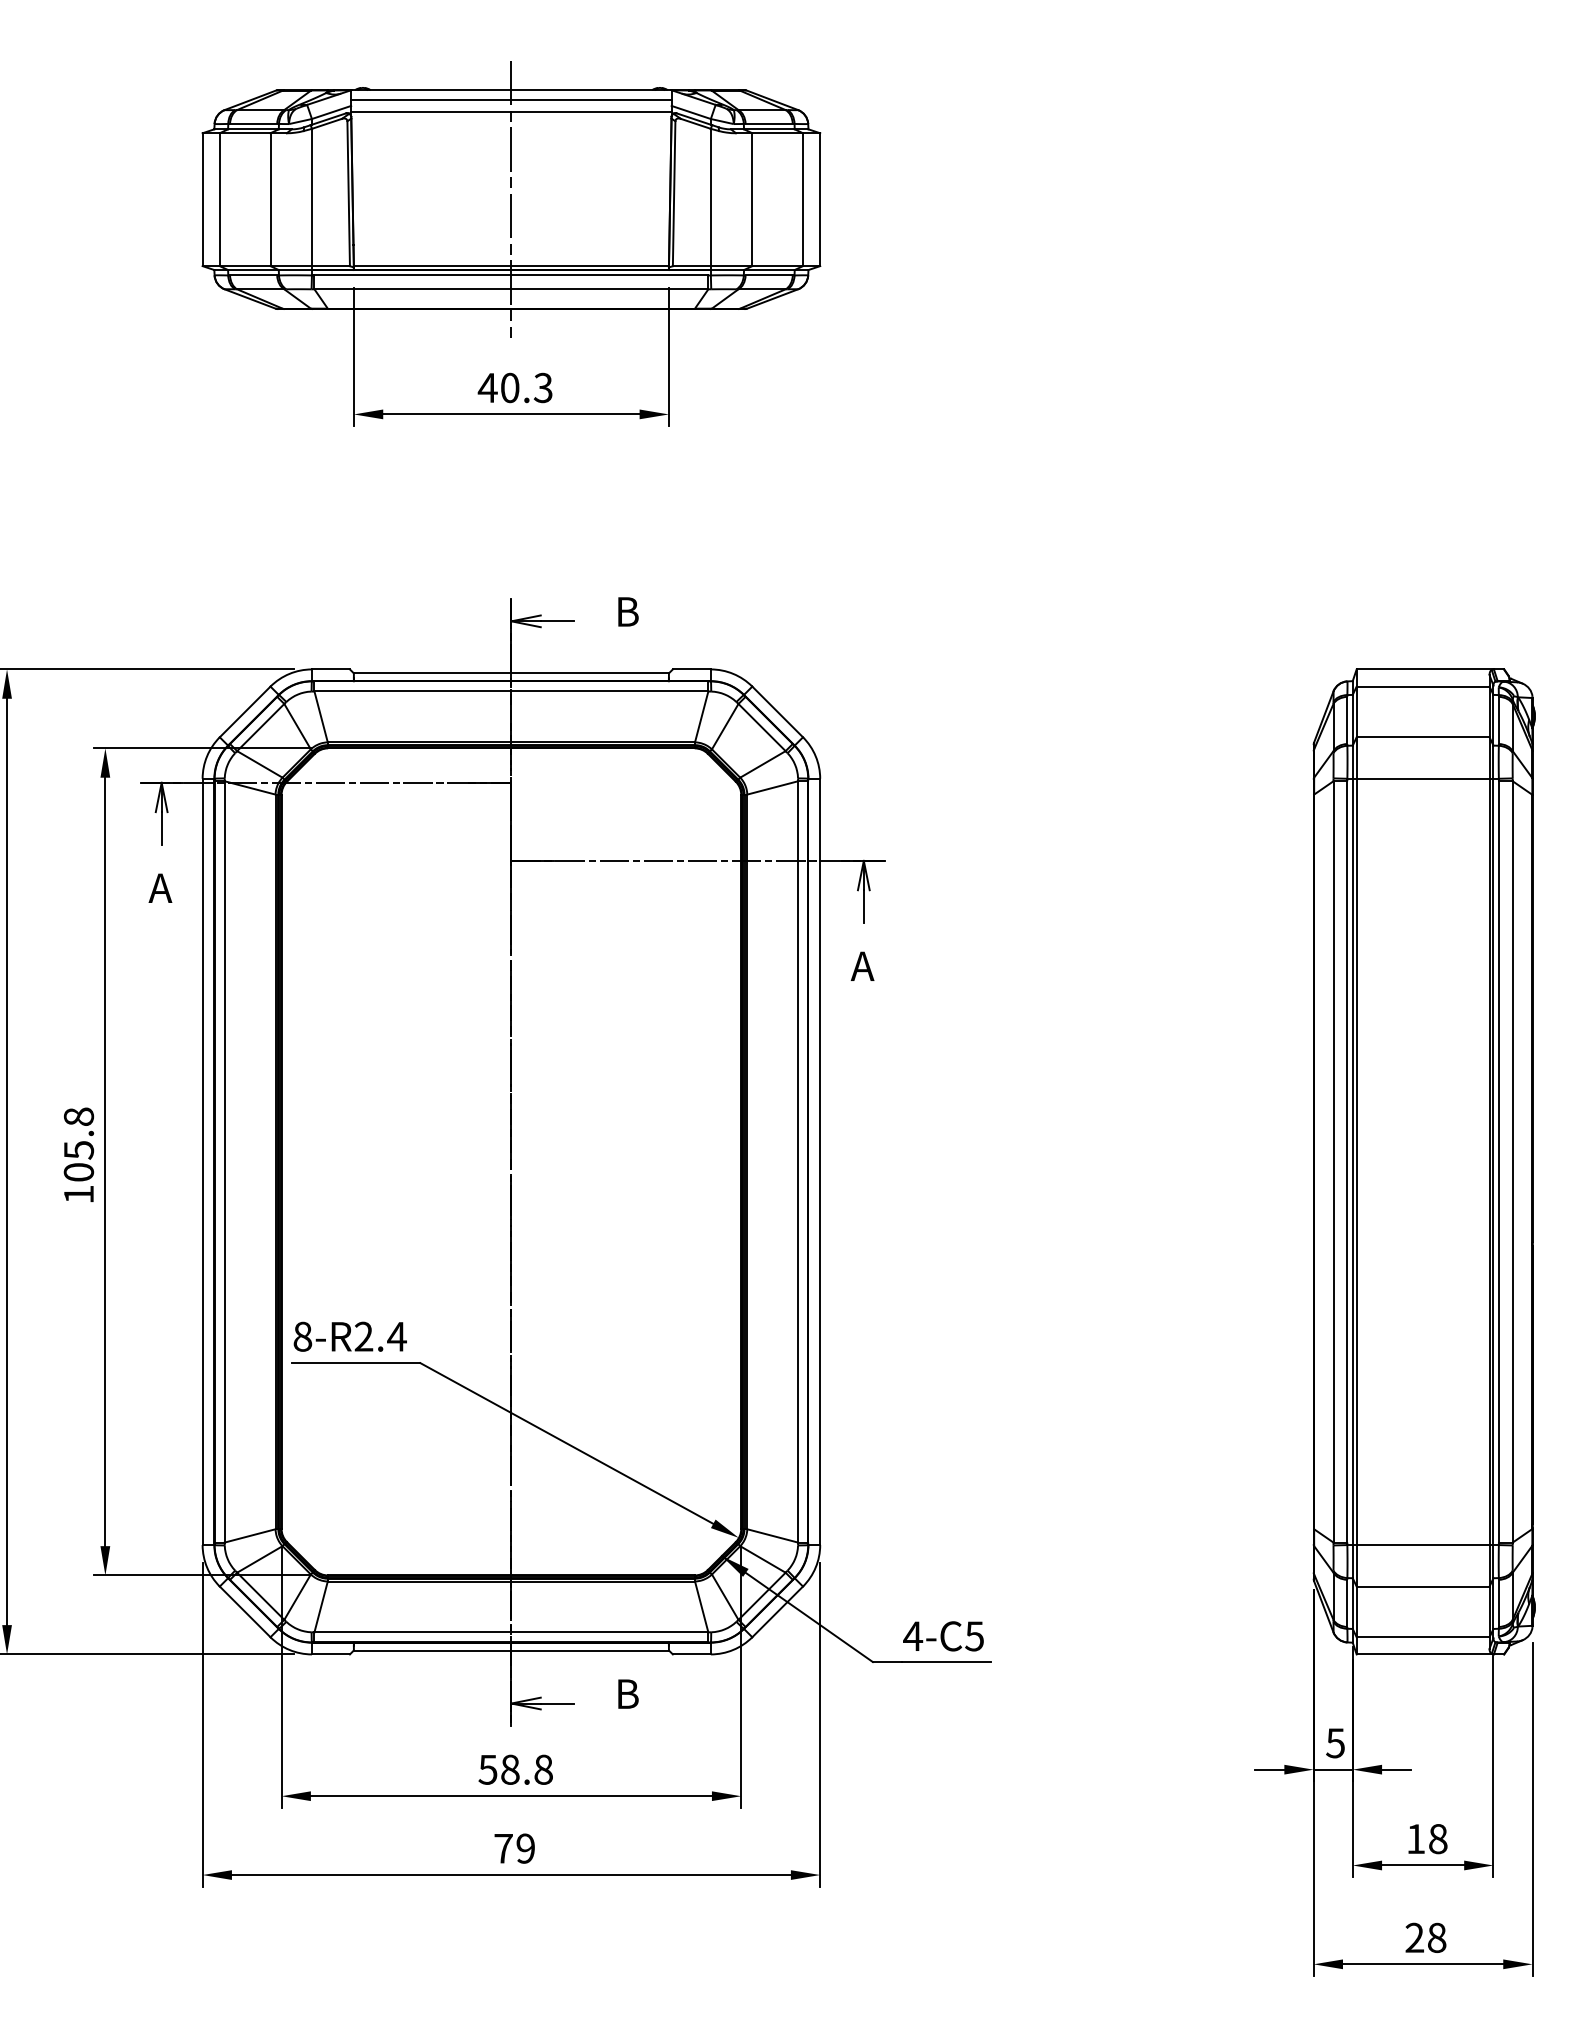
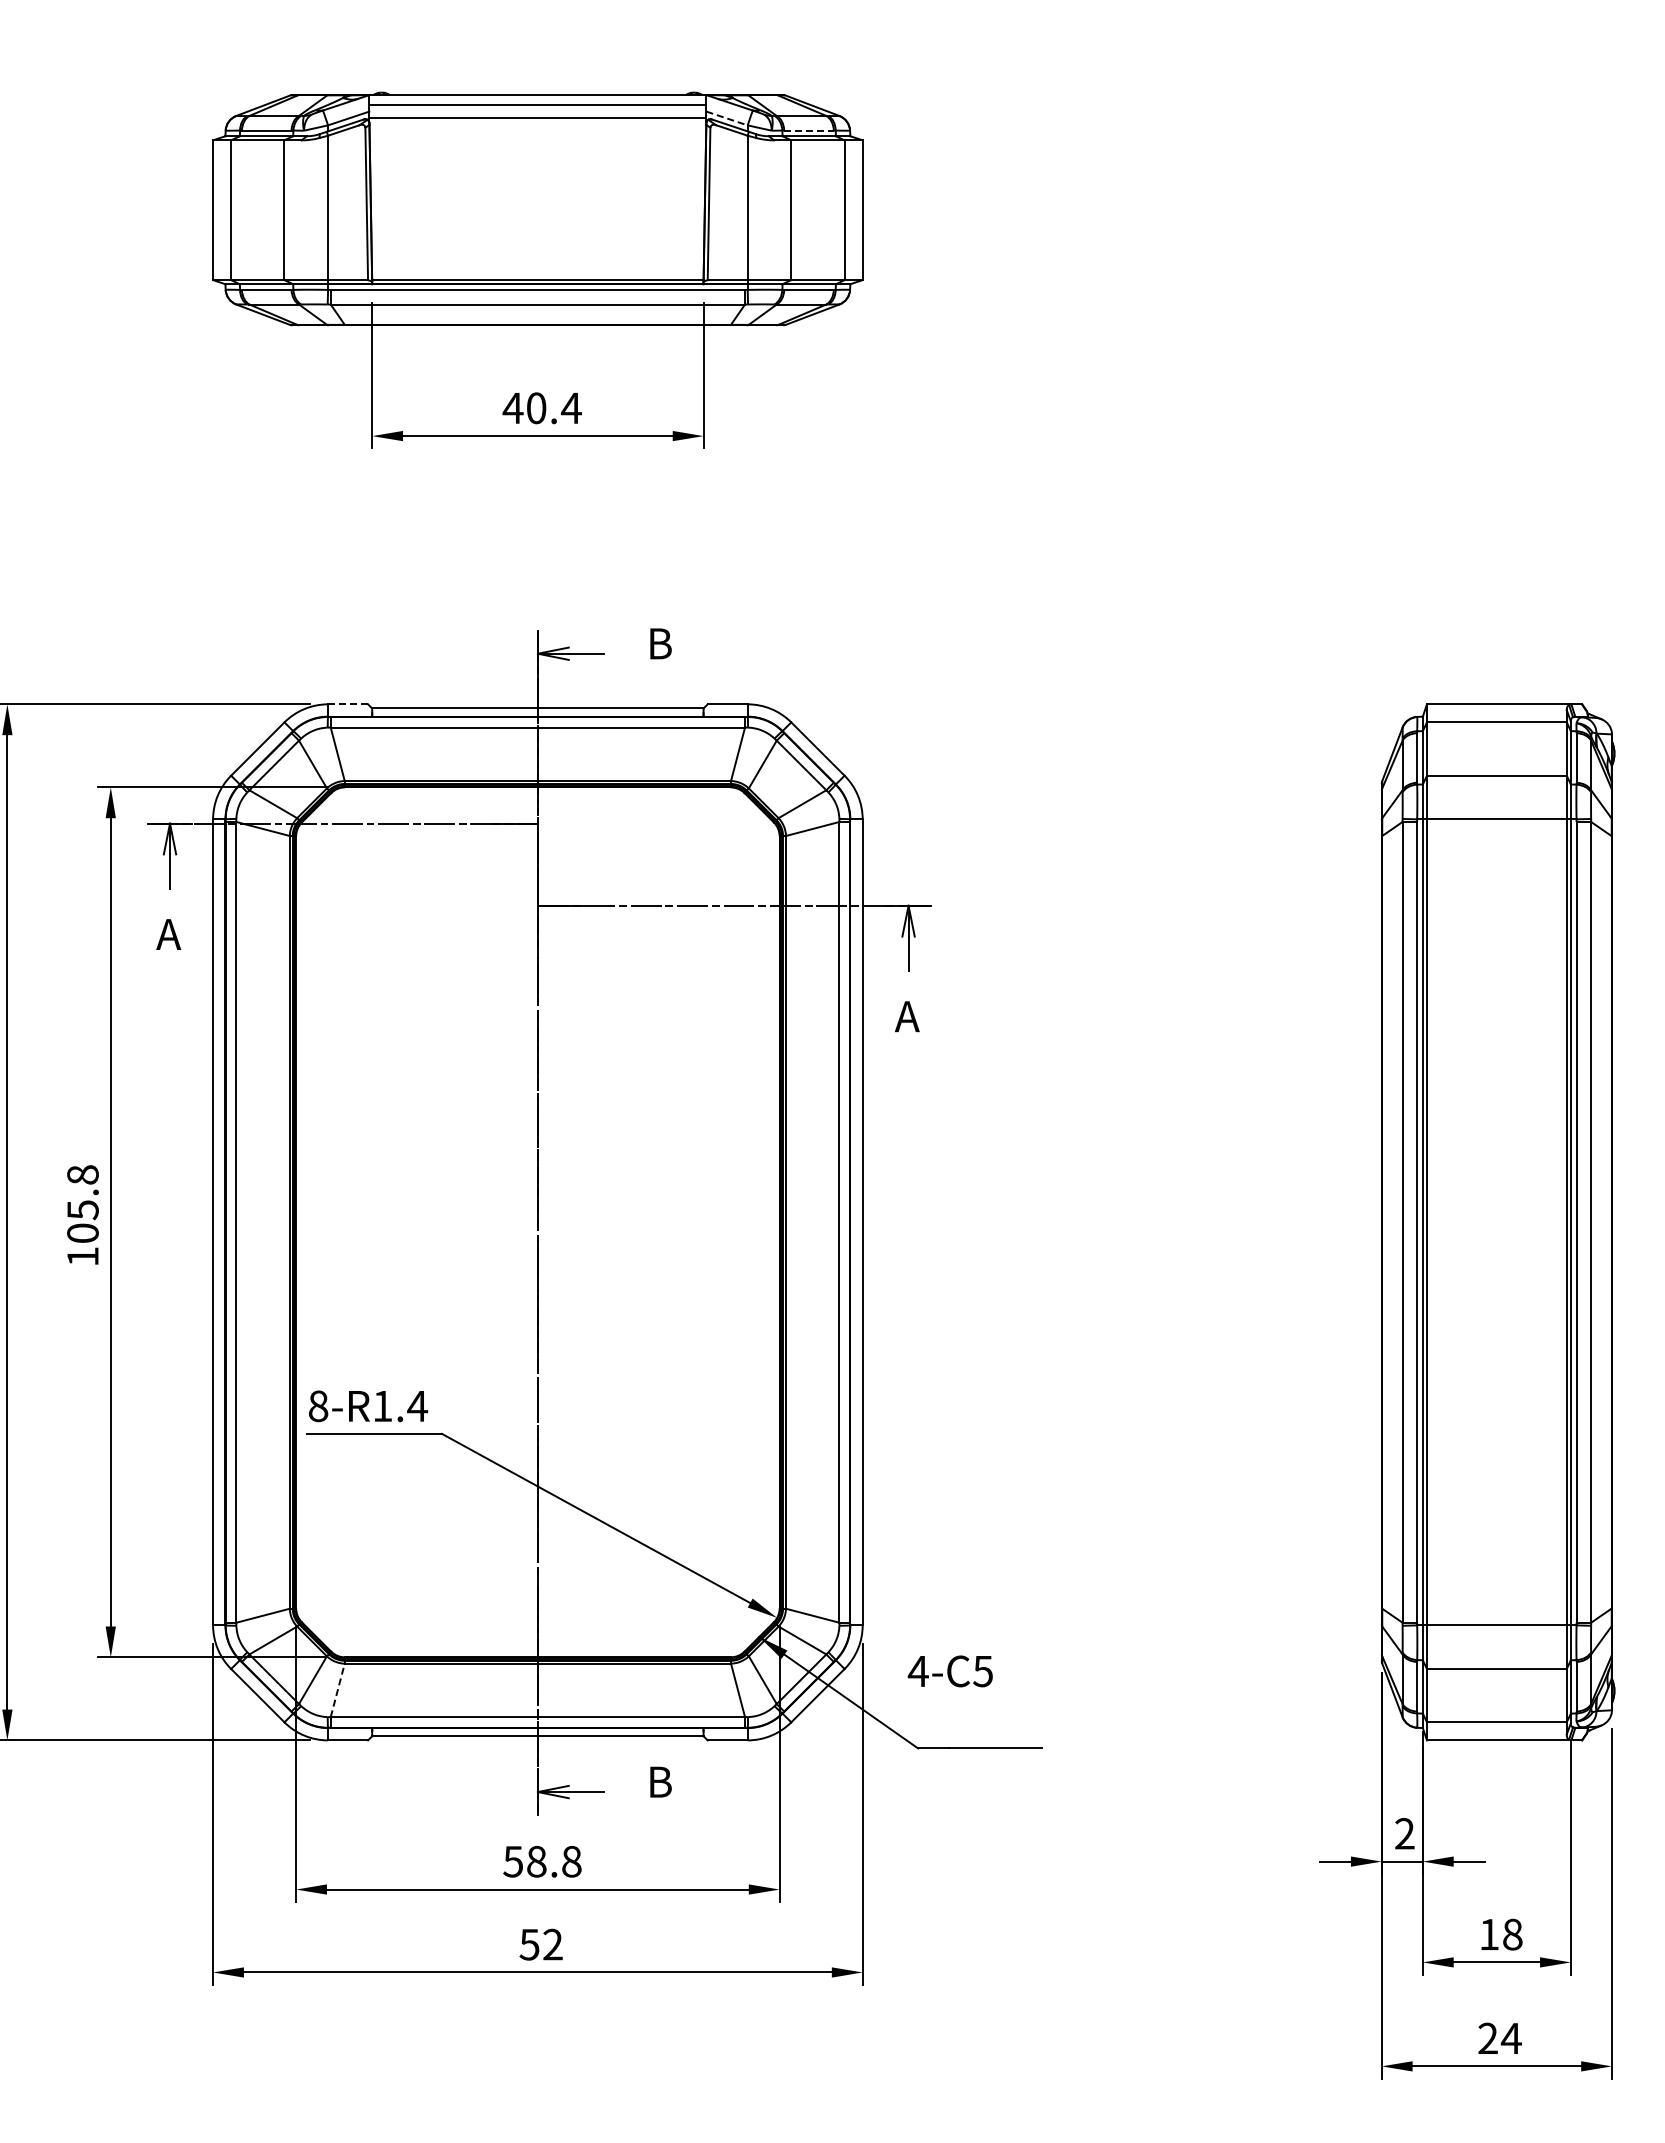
line: (691, 112) -> (727, 118), solid -> dashed
line: (769, 123) -> (809, 130), solid -> dashed
line: (511, 199) -> (537, 210), removed
text: (542, 388) -> (570, 408), 40.3 -> 40.4
line: (331, 669) -> (348, 704), solid -> dashed
text: (363, 1336) -> (382, 1405), 8-R2.4 -> 8-R1.4
line: (320, 1606) -> (337, 1690), solid -> dashed
text: (942, 1636) -> (949, 1671), moved
text: (1335, 1742) -> (1404, 1833), 5 -> 2
text: (513, 1848) -> (540, 1944), 79 -> 52
text: (1436, 1937) -> (1510, 2038), 28 -> 24

